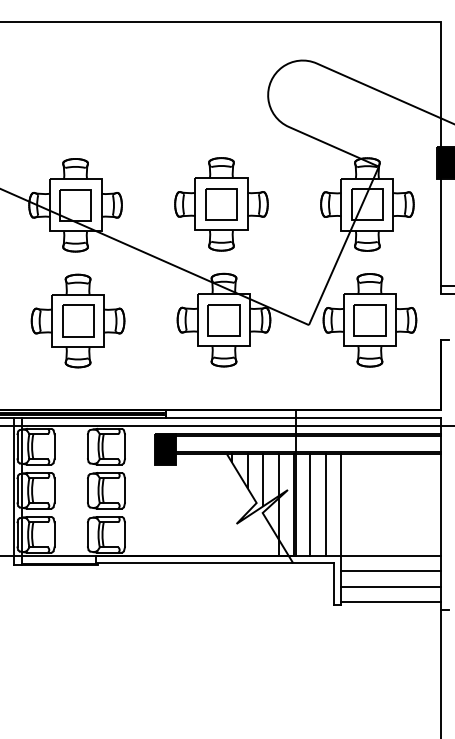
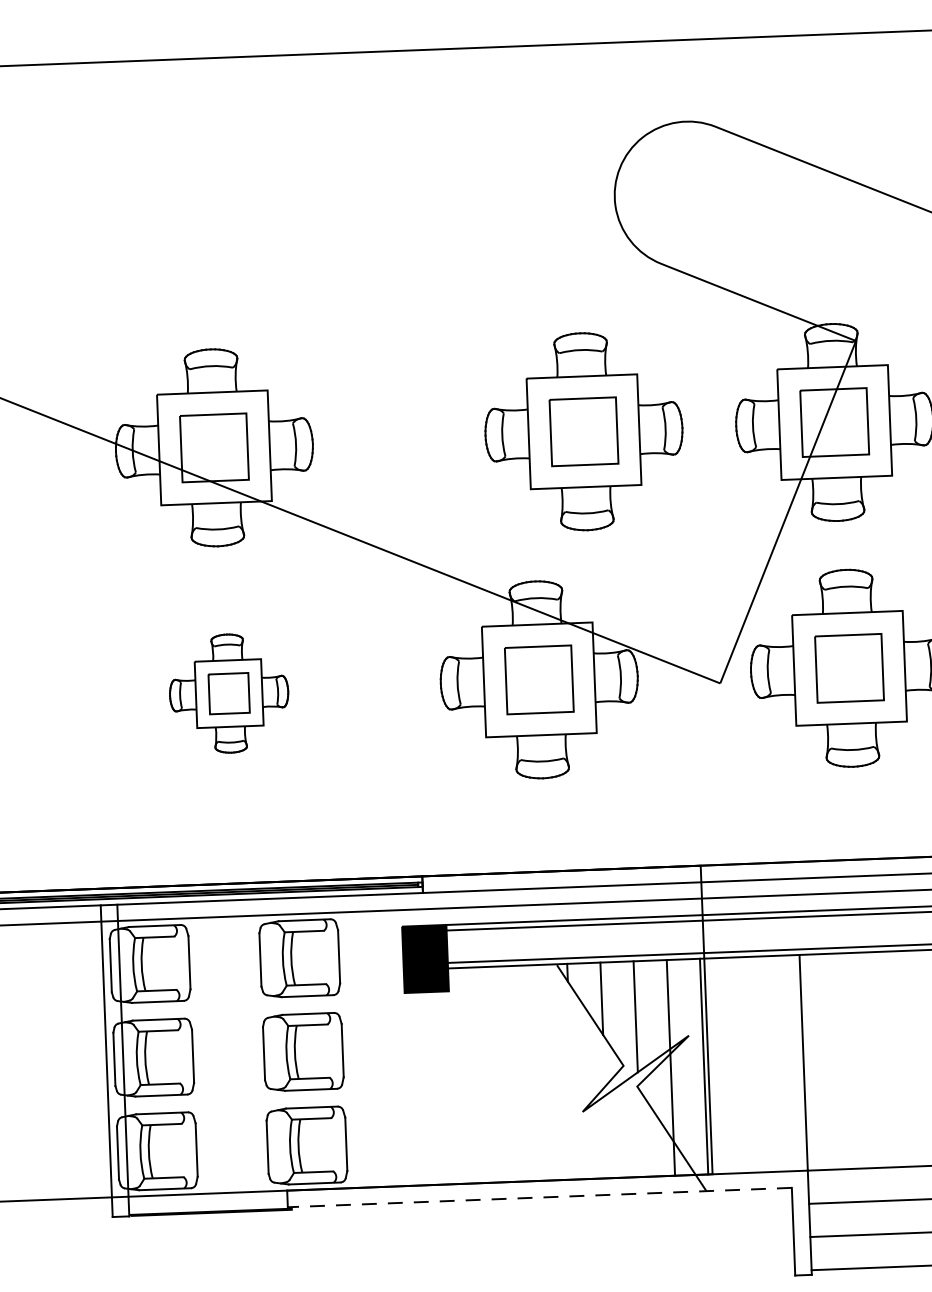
part: (221, 204) -> (584, 431), moved
part: (77, 320) -> (227, 692), size x0.6
line: (310, 504) -> (738, 1064), removed
line: (325, 504) -> (770, 1063), removed
line: (214, 563) -> (538, 1197), solid -> dashed

